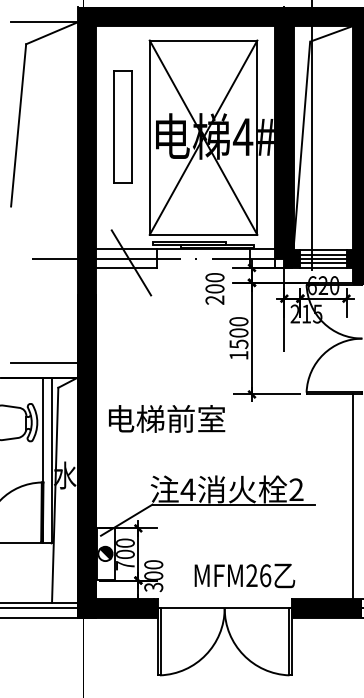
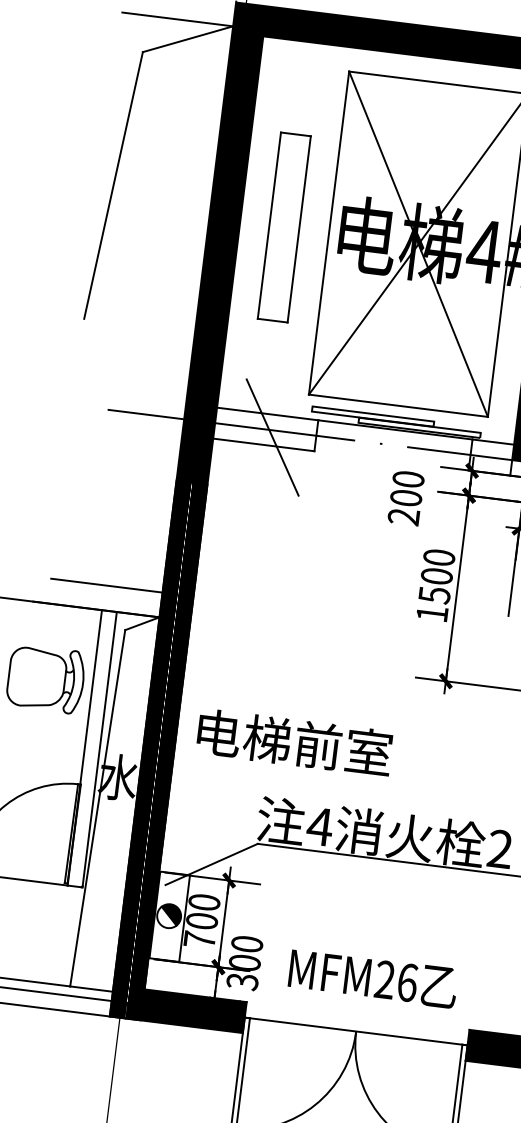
part: (122, 126) -> (283, 227), moved
text: (167, 418) -> (295, 742), moved
text: (244, 575) -> (372, 977), moved

